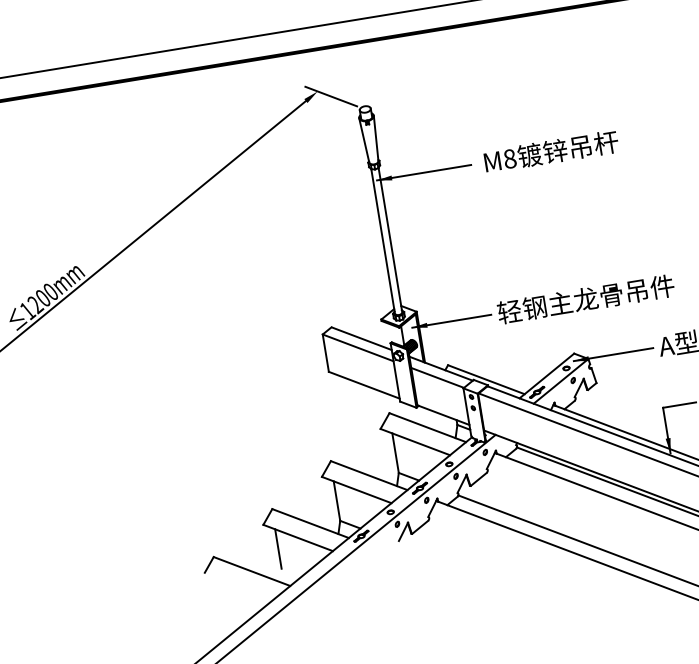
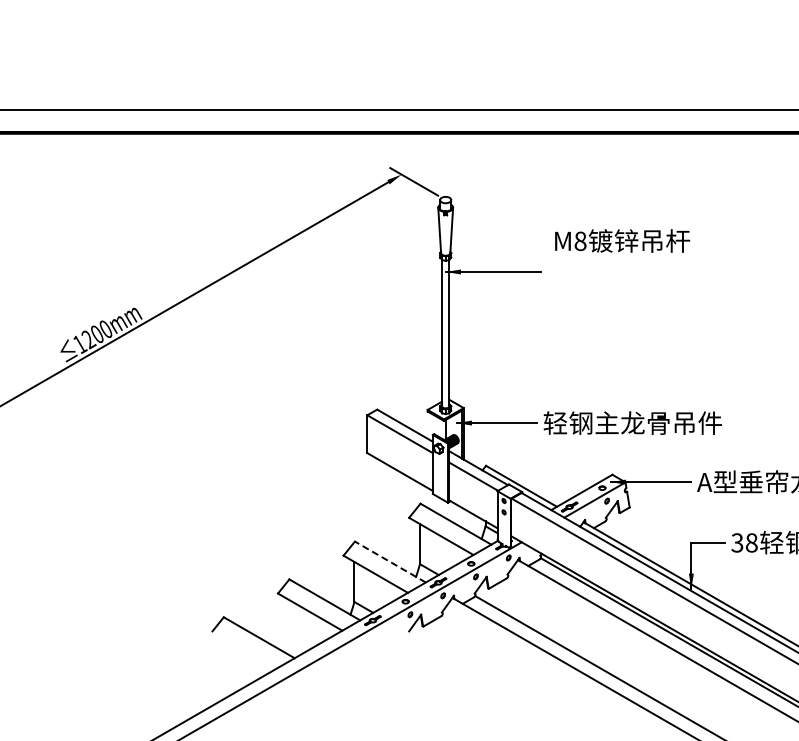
text: (551, 151) -> (622, 240), moved
line: (369, 476) -> (390, 562), solid -> dashed
line: (277, 548) -> (288, 619), removed

